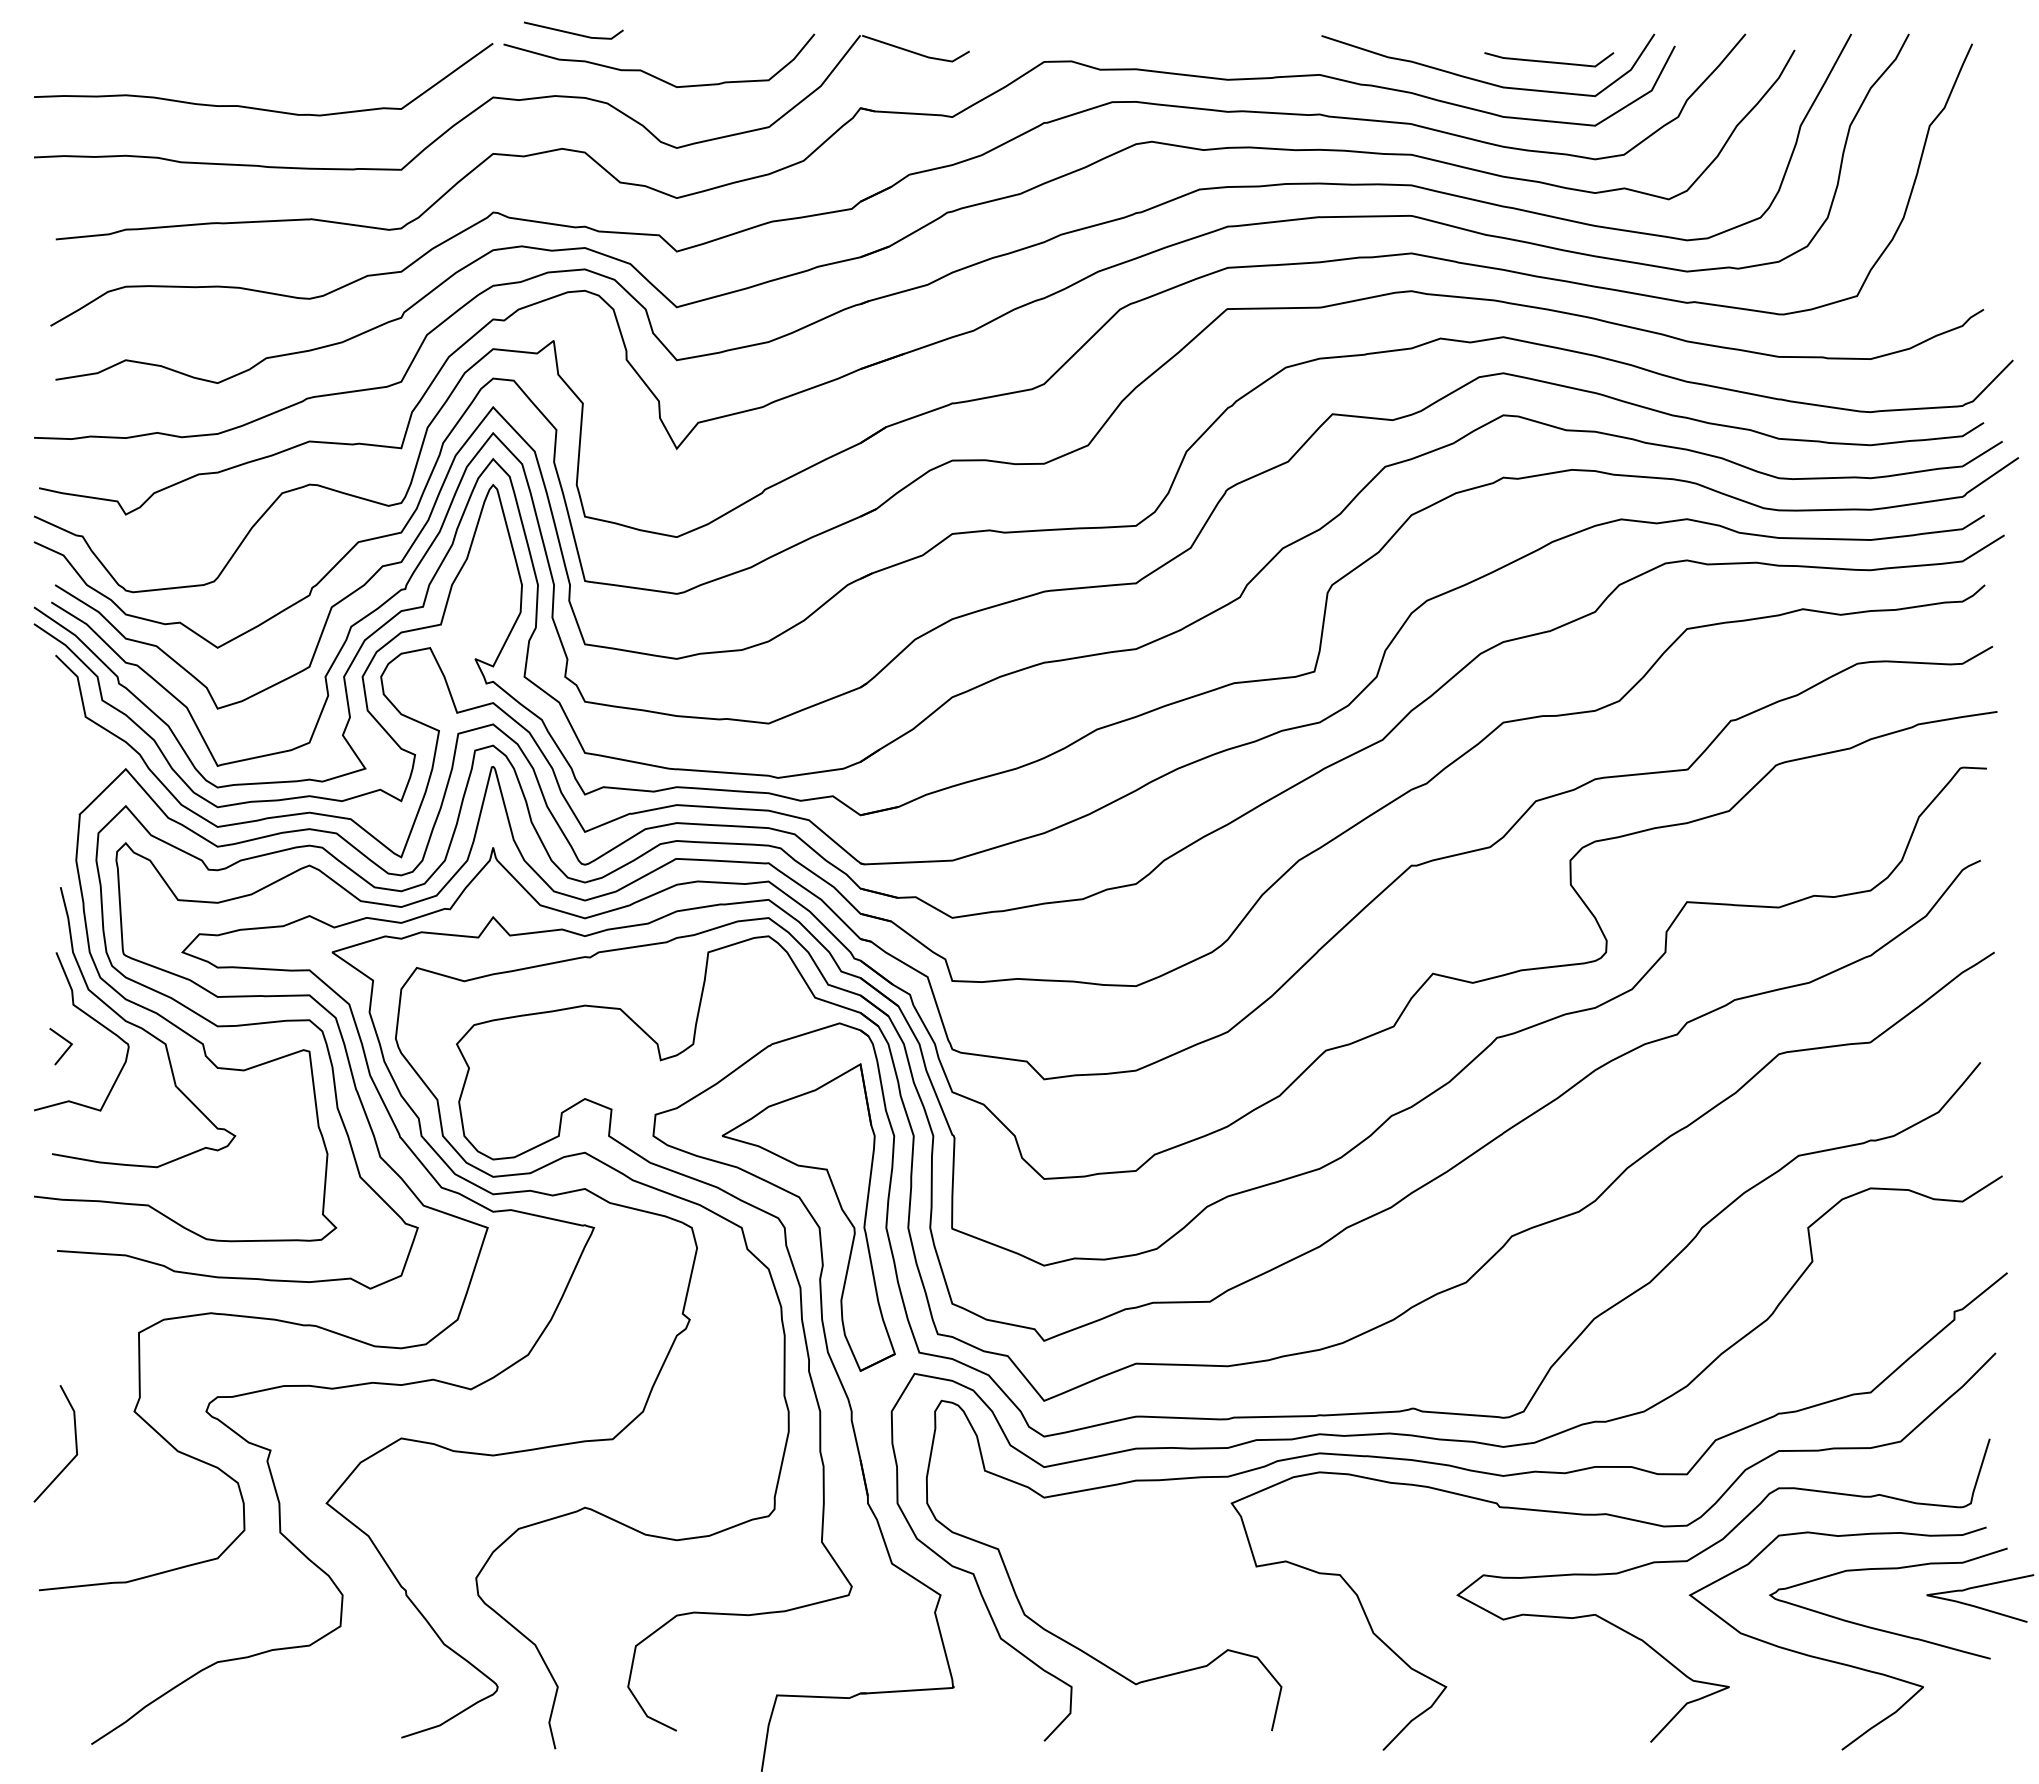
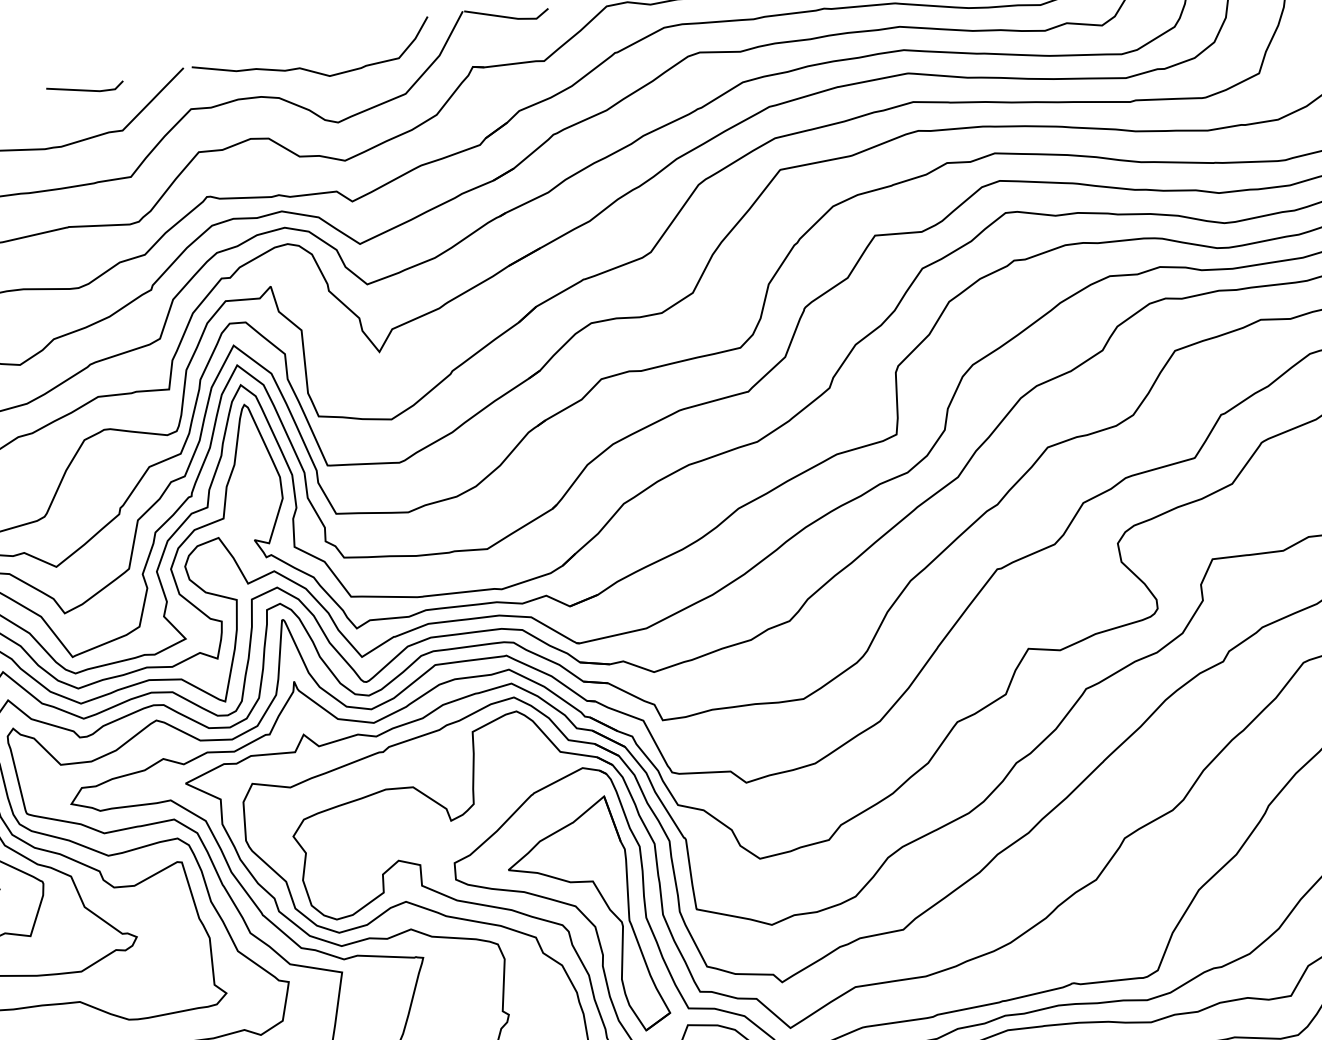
line: (573, 32) -> (85, 89), moved

